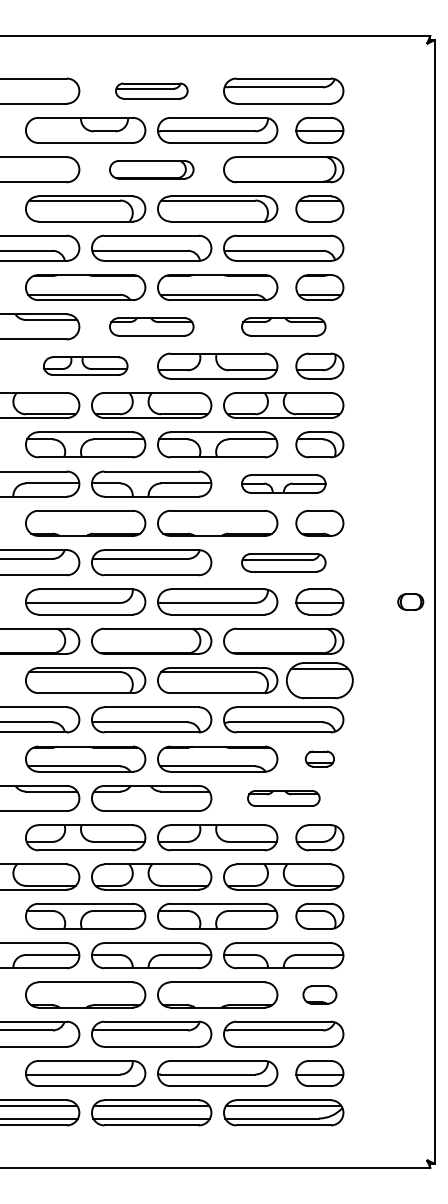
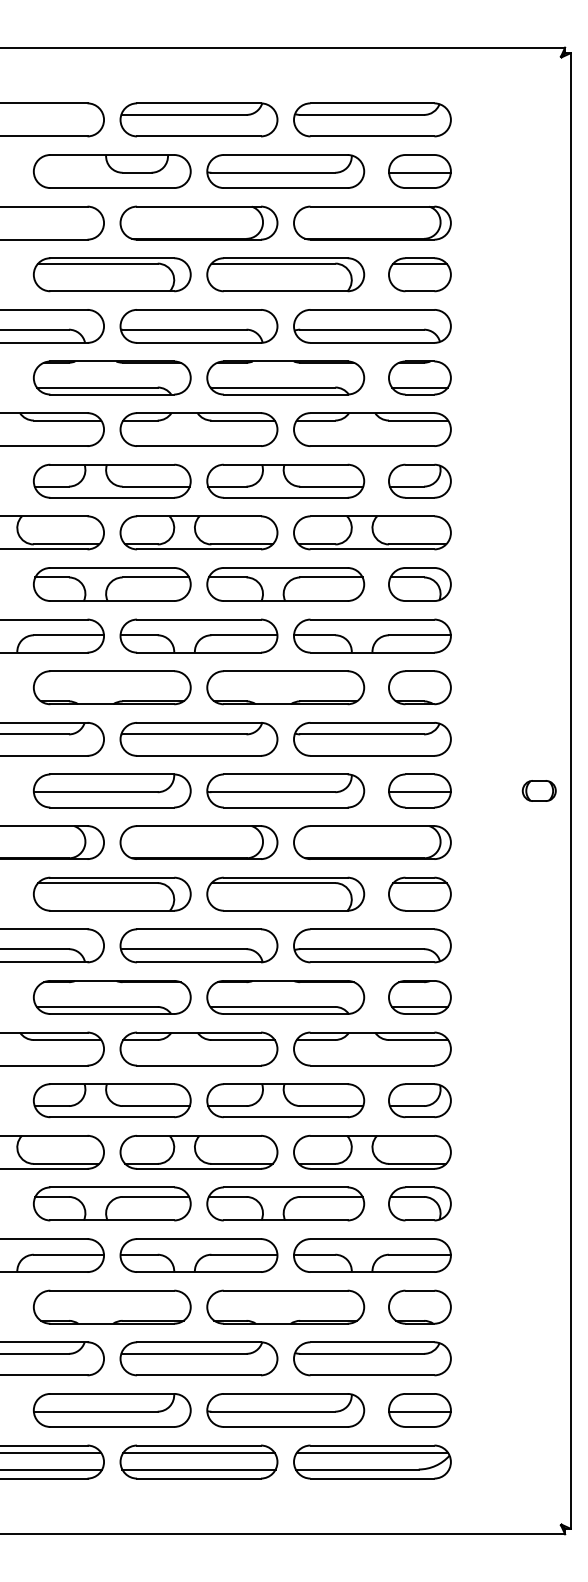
part: (151, 90) -> (198, 119), size x1.67
part: (151, 169) -> (198, 222), size x1.43
part: (151, 326) -> (198, 429), size x1.43
part: (283, 326) -> (372, 429), size x1.43
part: (85, 365) -> (112, 480), size x1.43
part: (283, 483) -> (372, 635), size x1.43
part: (283, 562) -> (372, 739), size x1.43
part: (319, 680) -> (419, 894), size x0.71
part: (319, 758) -> (419, 996), size x1.67
part: (283, 798) -> (372, 1049), size x1.67
part: (319, 994) -> (419, 1306), size x1.43

